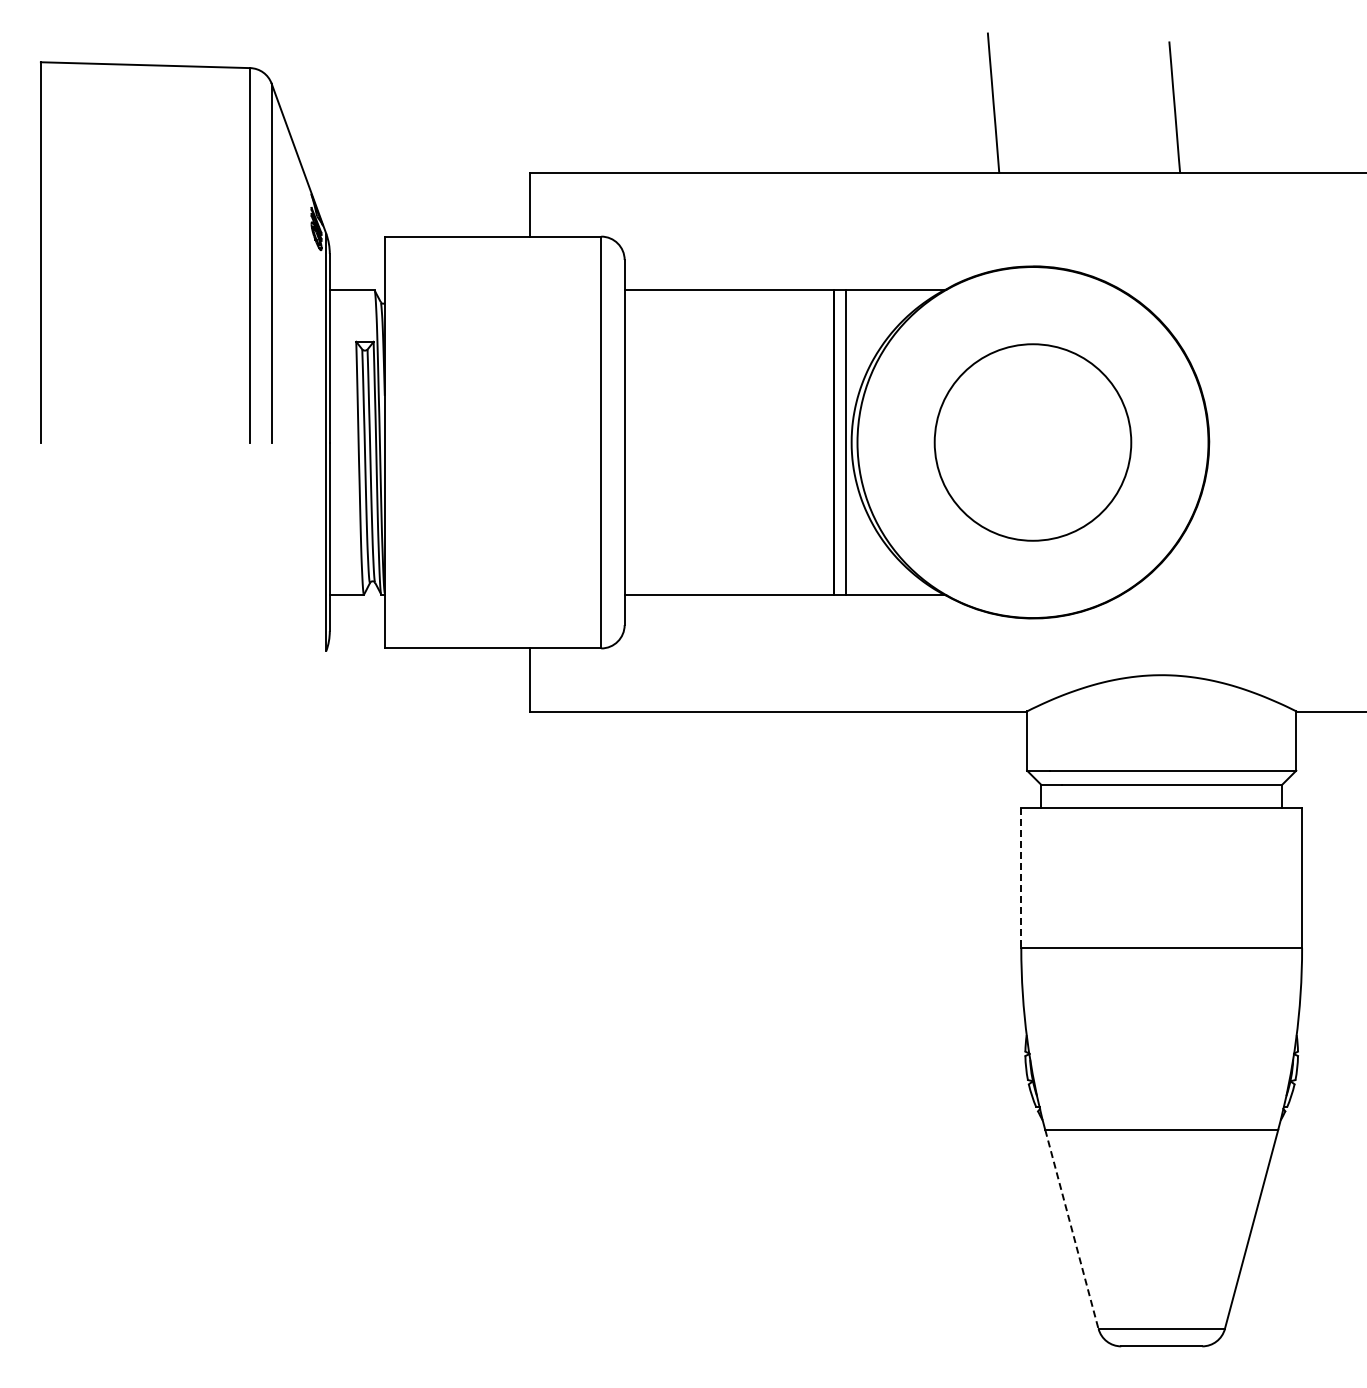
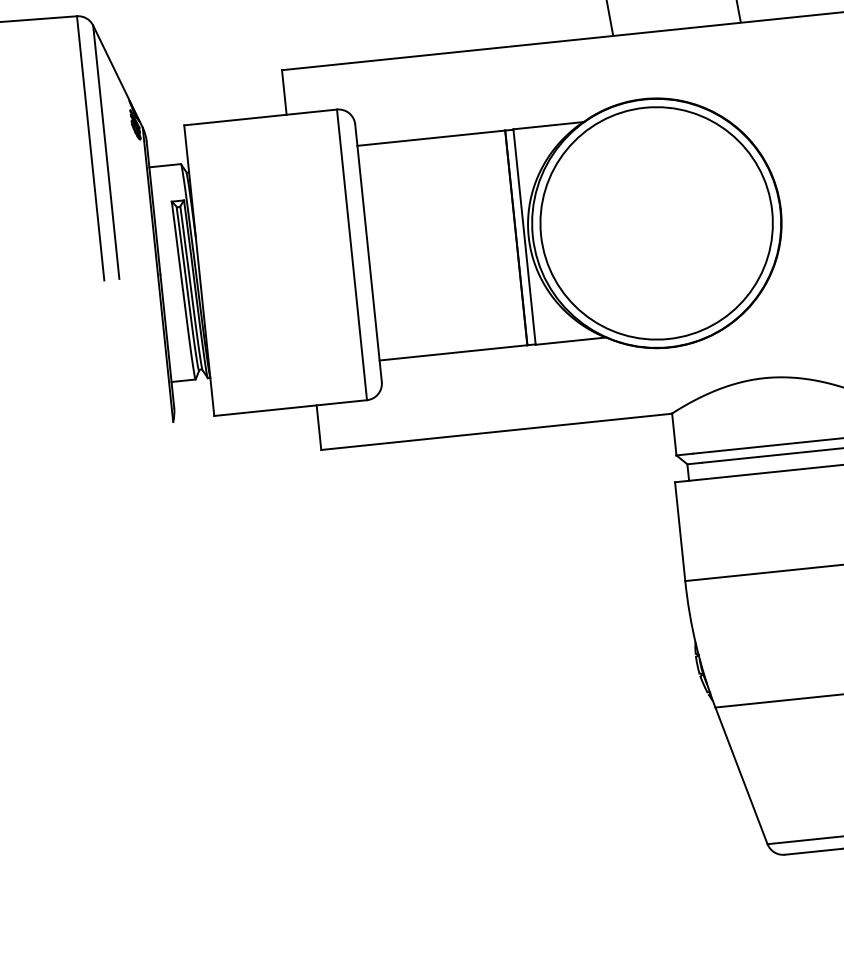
circle: (1032, 442) -> (656, 223), size x1.67
line: (1021, 878) -> (680, 531), dashed -> solid
line: (1072, 1229) -> (741, 775), dashed -> solid

